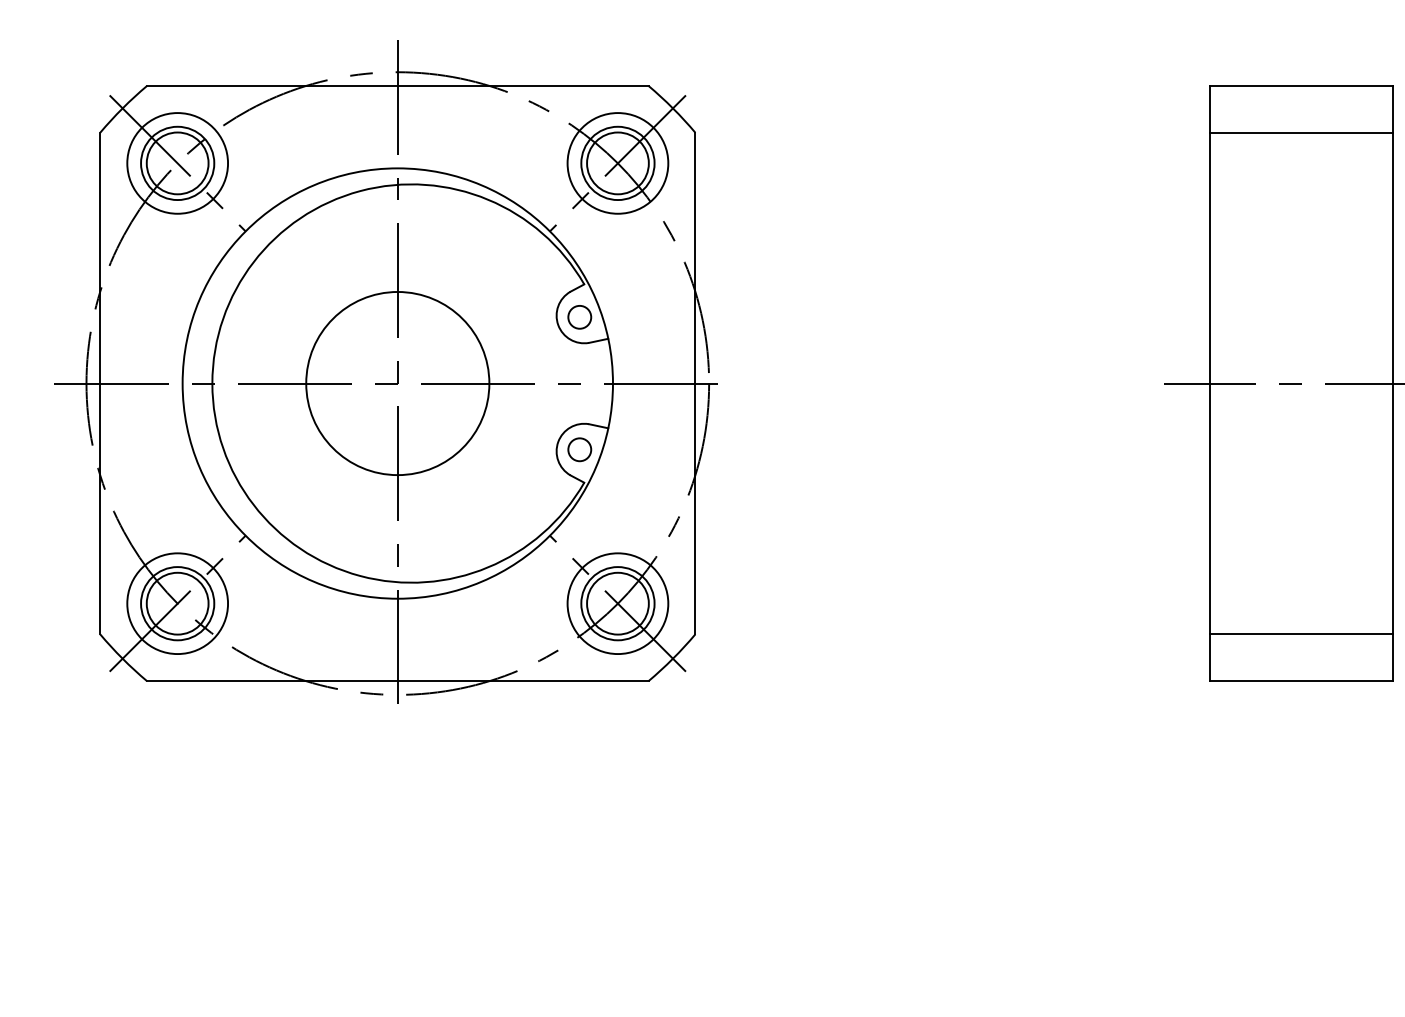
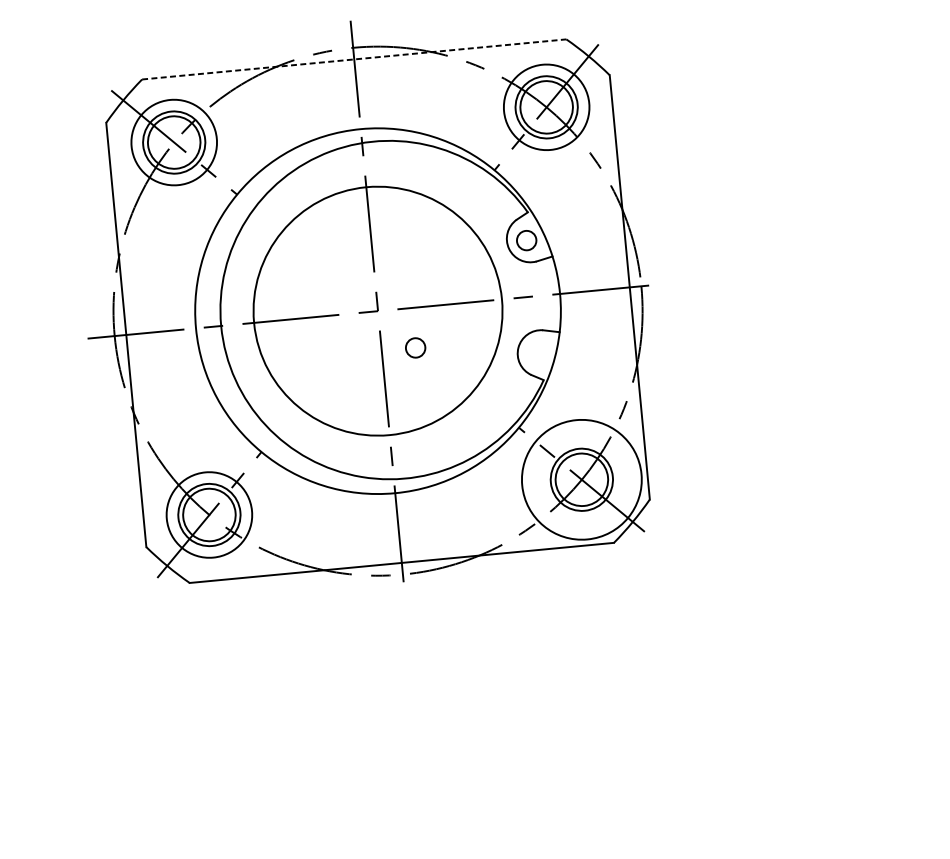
line: (397, 85) -> (353, 59), solid -> dashed
circle: (397, 383) -> (377, 311), size x1.6
circle: (579, 449) -> (415, 347), moved
circle: (617, 603) -> (581, 479), size x1.4

